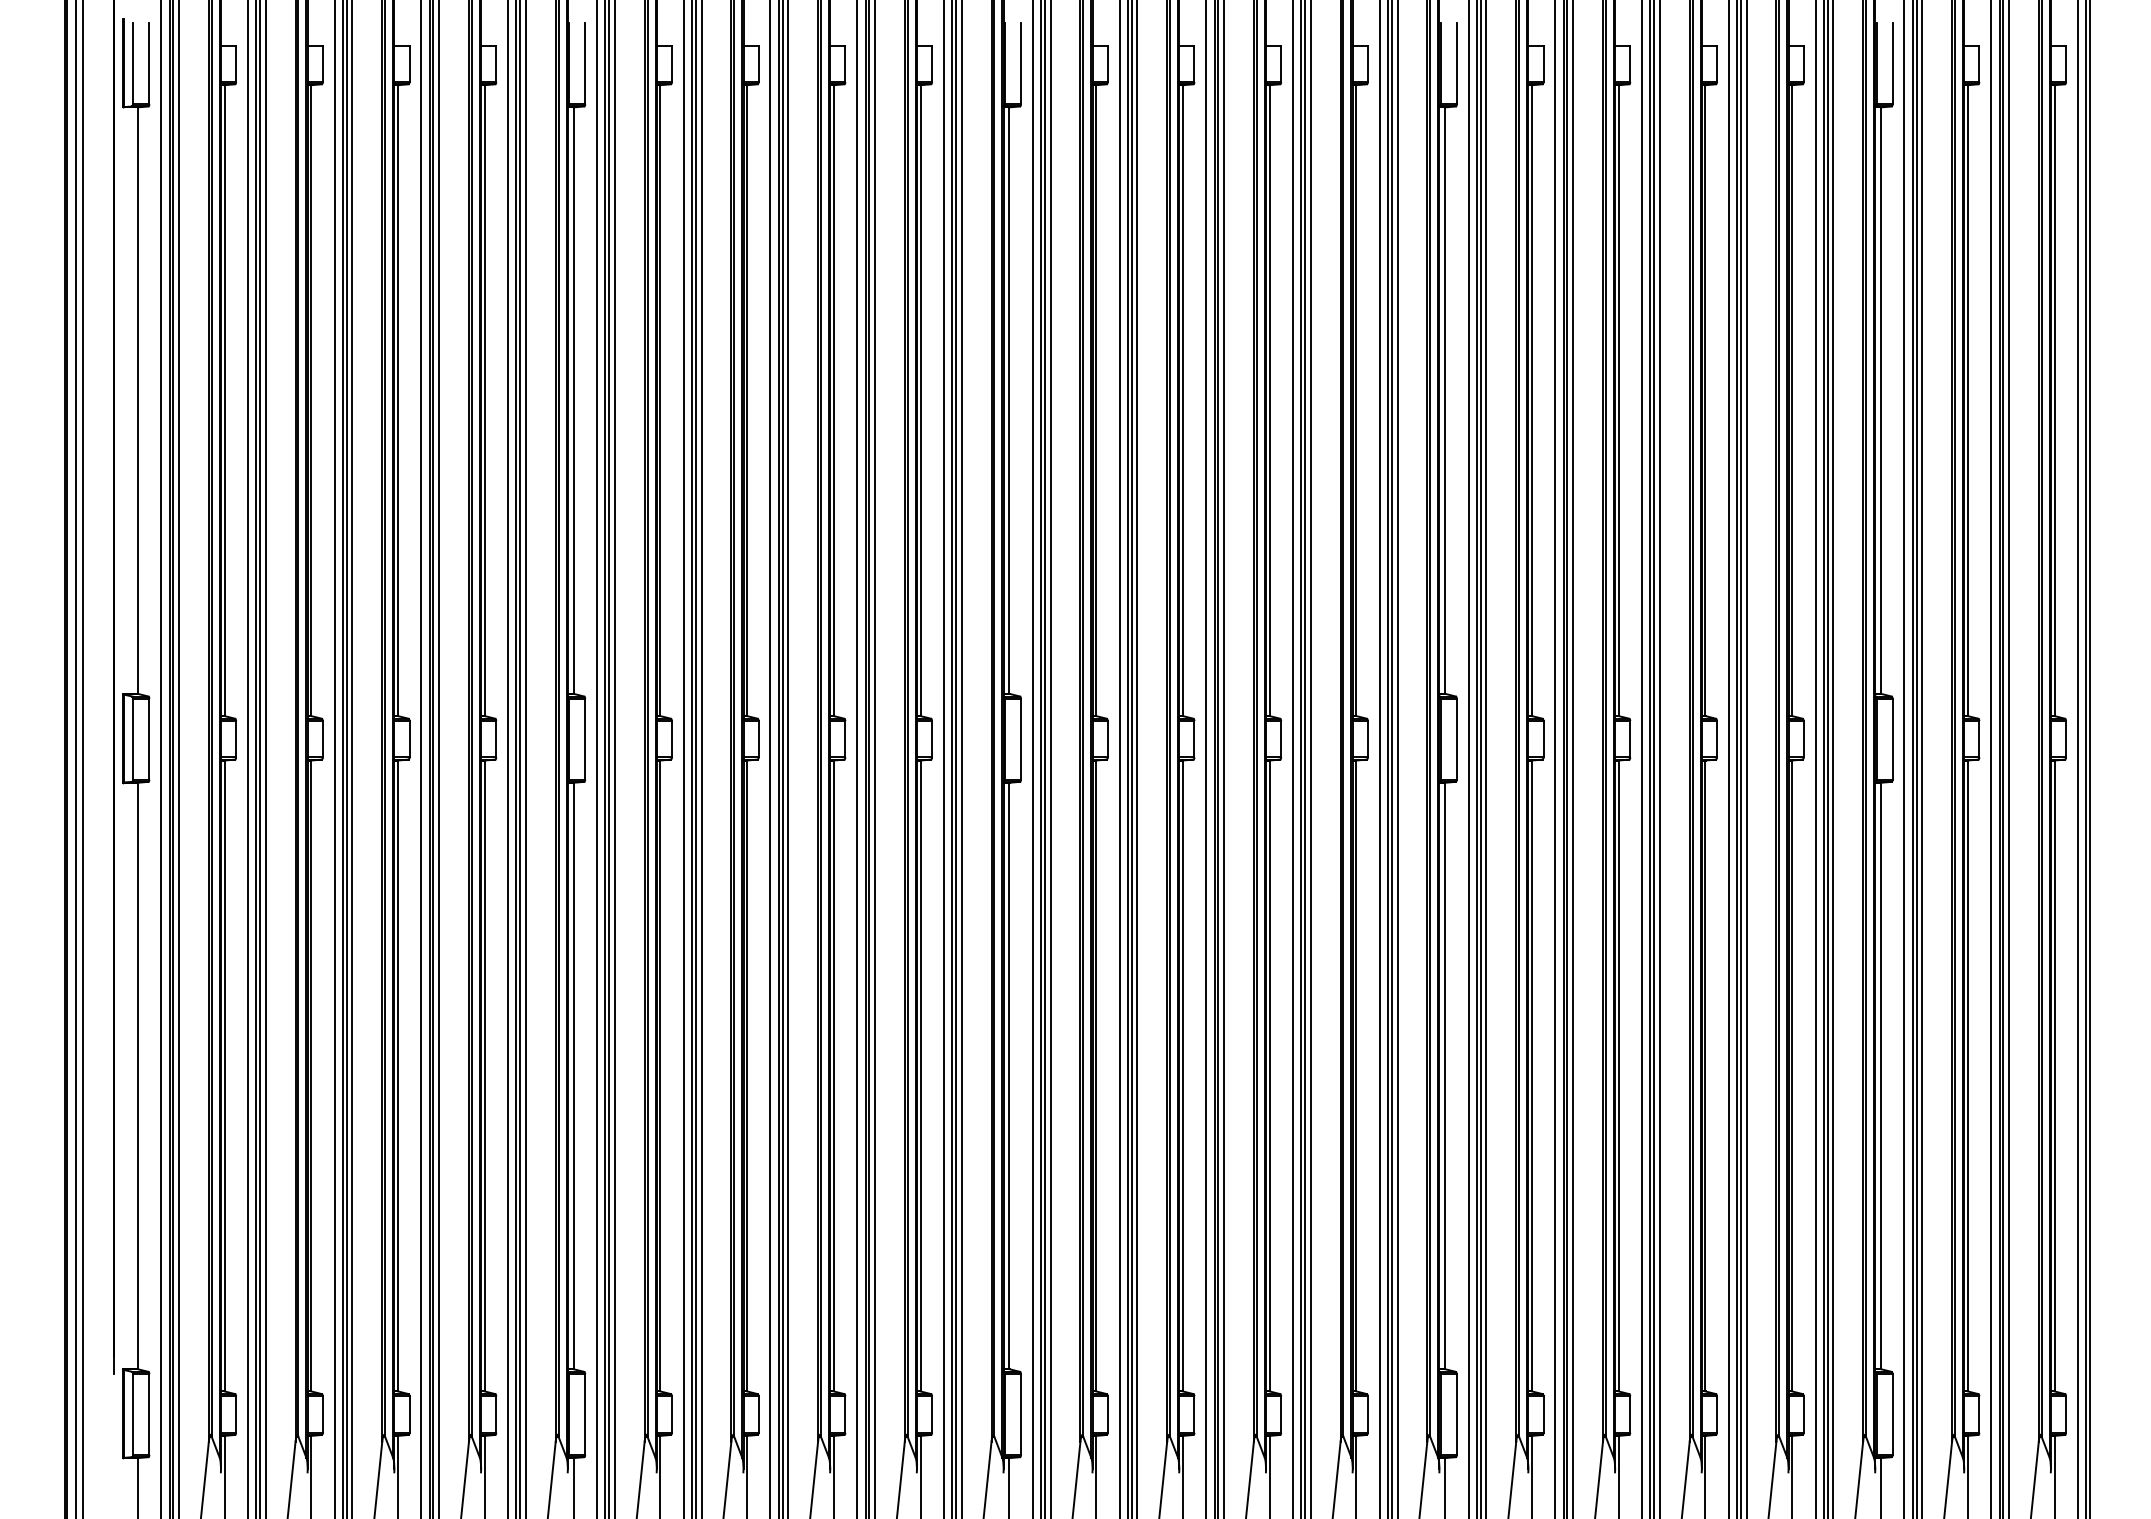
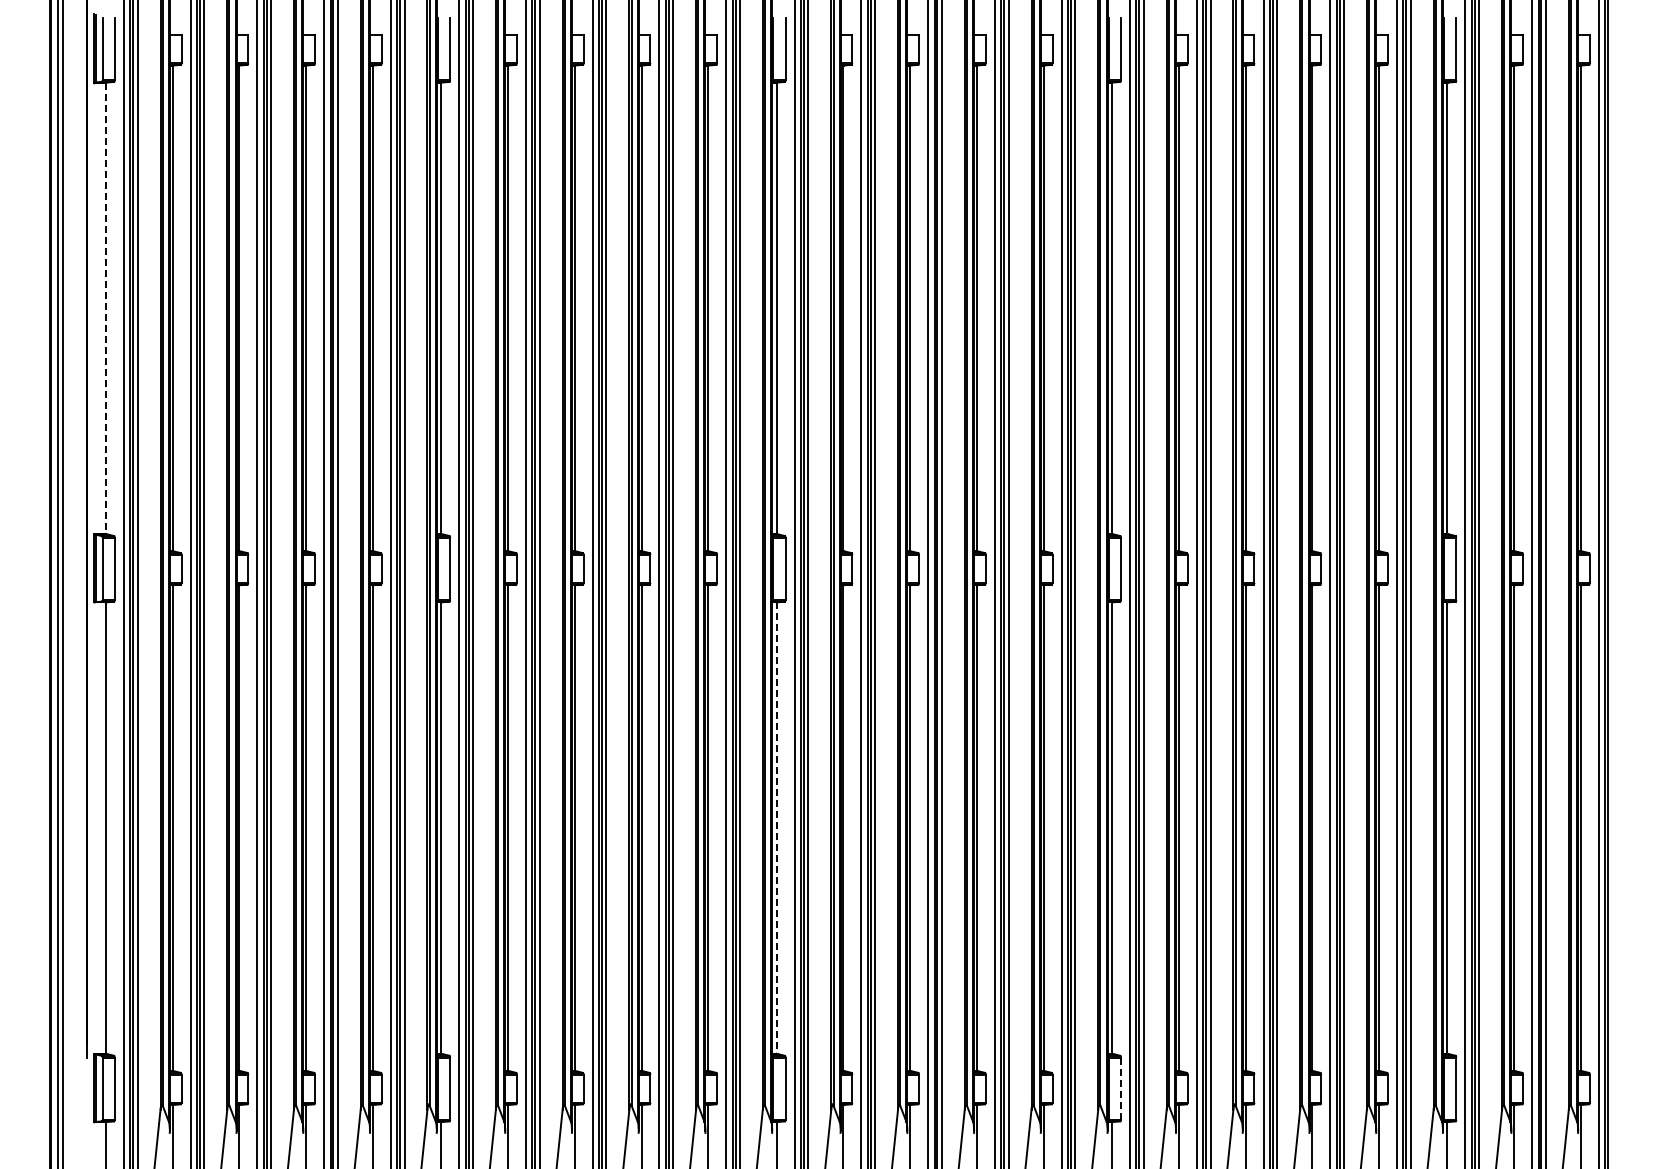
line: (137, 400) -> (105, 308), solid -> dashed
line: (1009, 1076) -> (776, 828), solid -> dashed
line: (1456, 1415) -> (1120, 1089), solid -> dashed

